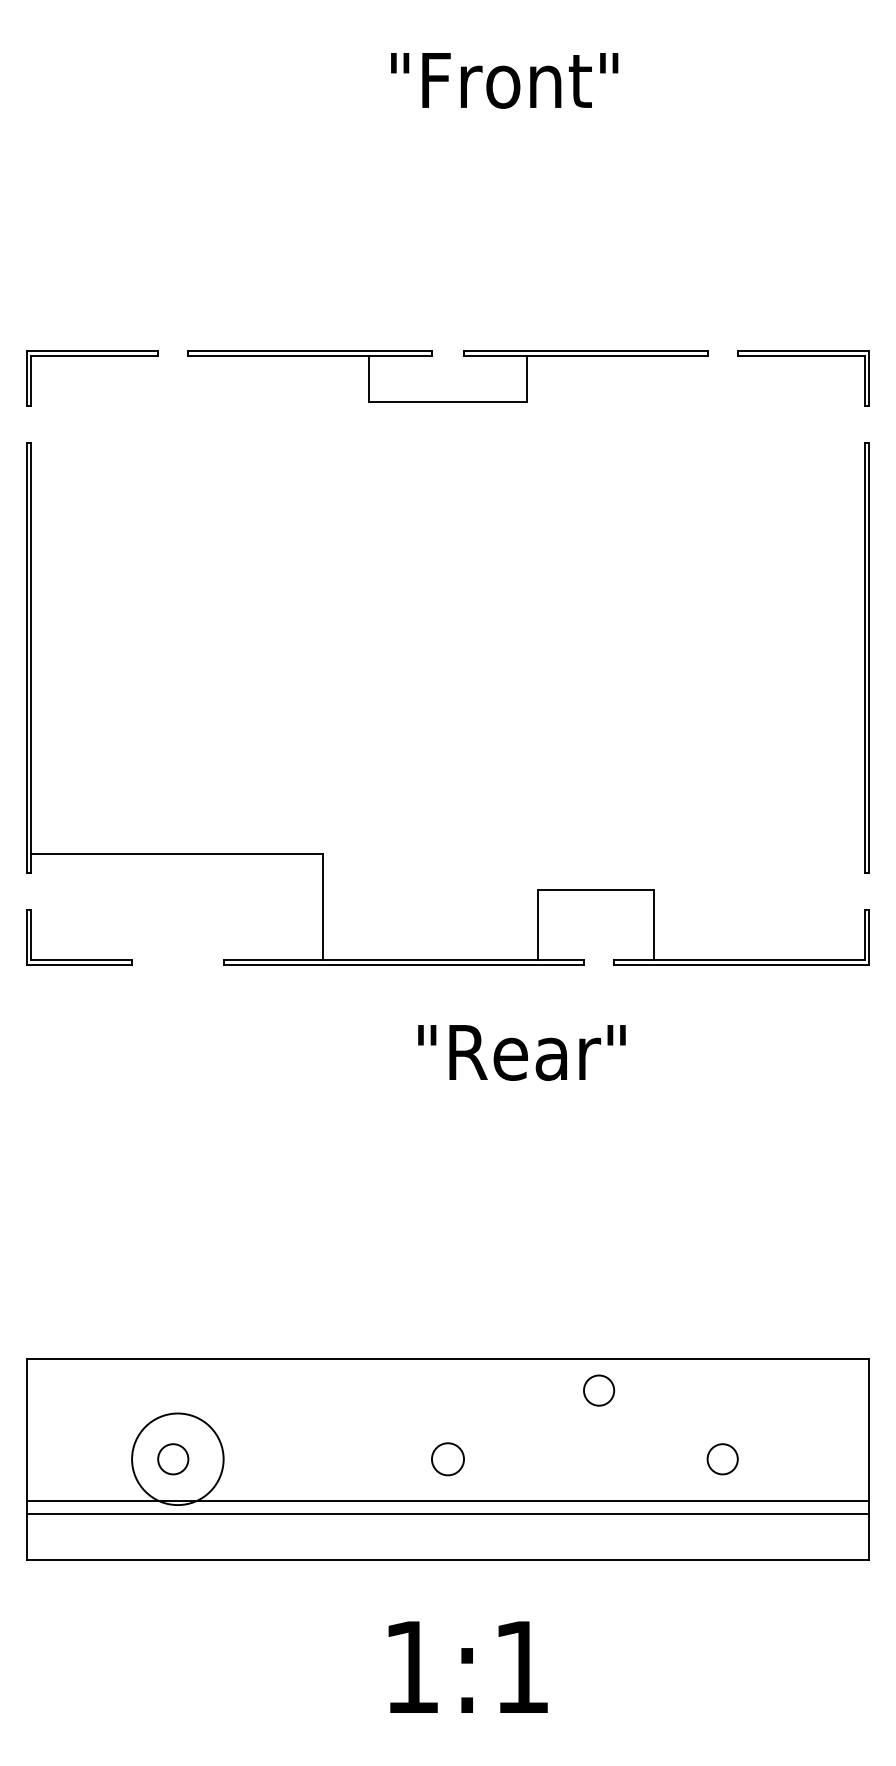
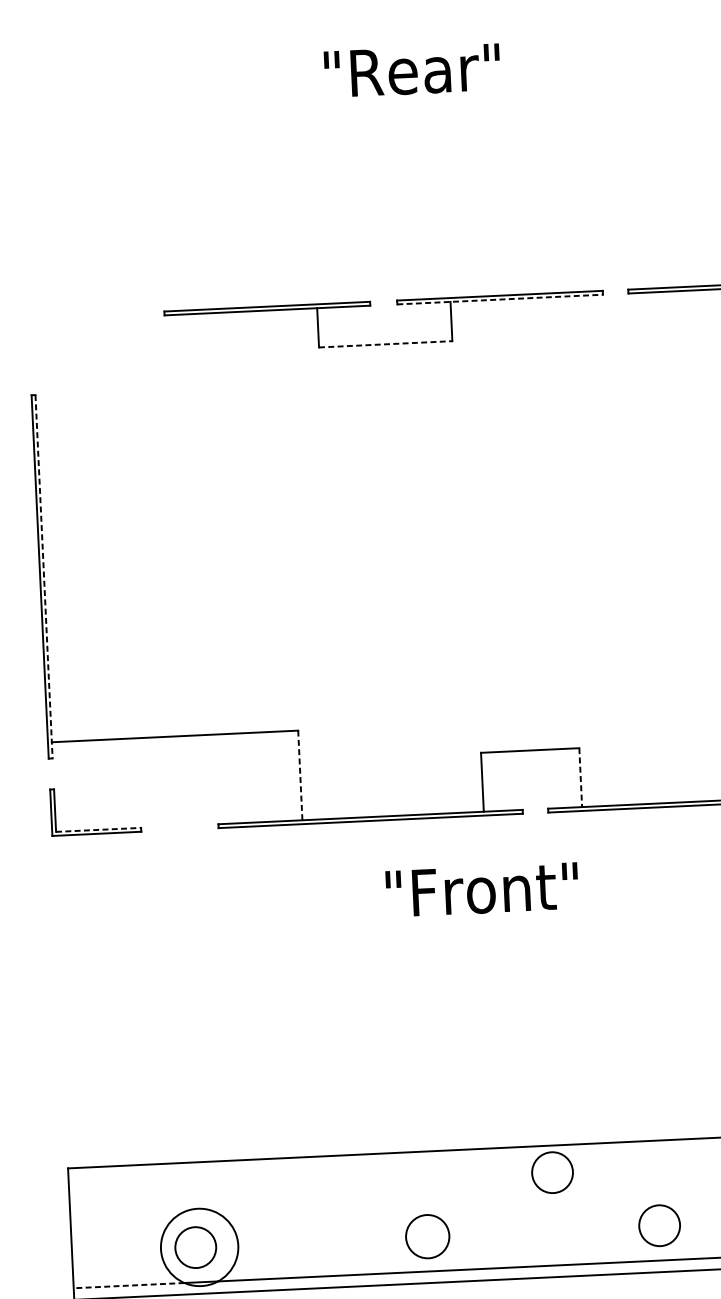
text: (523, 80) -> (436, 69), "Front" -> "Rear"
line: (585, 355) -> (499, 299), solid -> dashed
part: (92, 356) -> (83, 319), removed
line: (448, 402) -> (386, 344), solid -> dashed
line: (31, 658) -> (44, 577), solid -> dashed
line: (323, 907) -> (300, 775), solid -> dashed
line: (654, 925) -> (580, 777), solid -> dashed
line: (82, 960) -> (99, 830), solid -> dashed
text: (550, 1052) -> (498, 889), "Rear" -> "Front"
circle: (598, 1390) -> (552, 1172), size x1.6
circle: (173, 1459) -> (195, 1247), size x1.6
circle: (447, 1459) -> (427, 1236), size x1.6
circle: (722, 1459) -> (659, 1225), size x1.6
line: (92, 1500) -> (129, 1285), solid -> dashed

